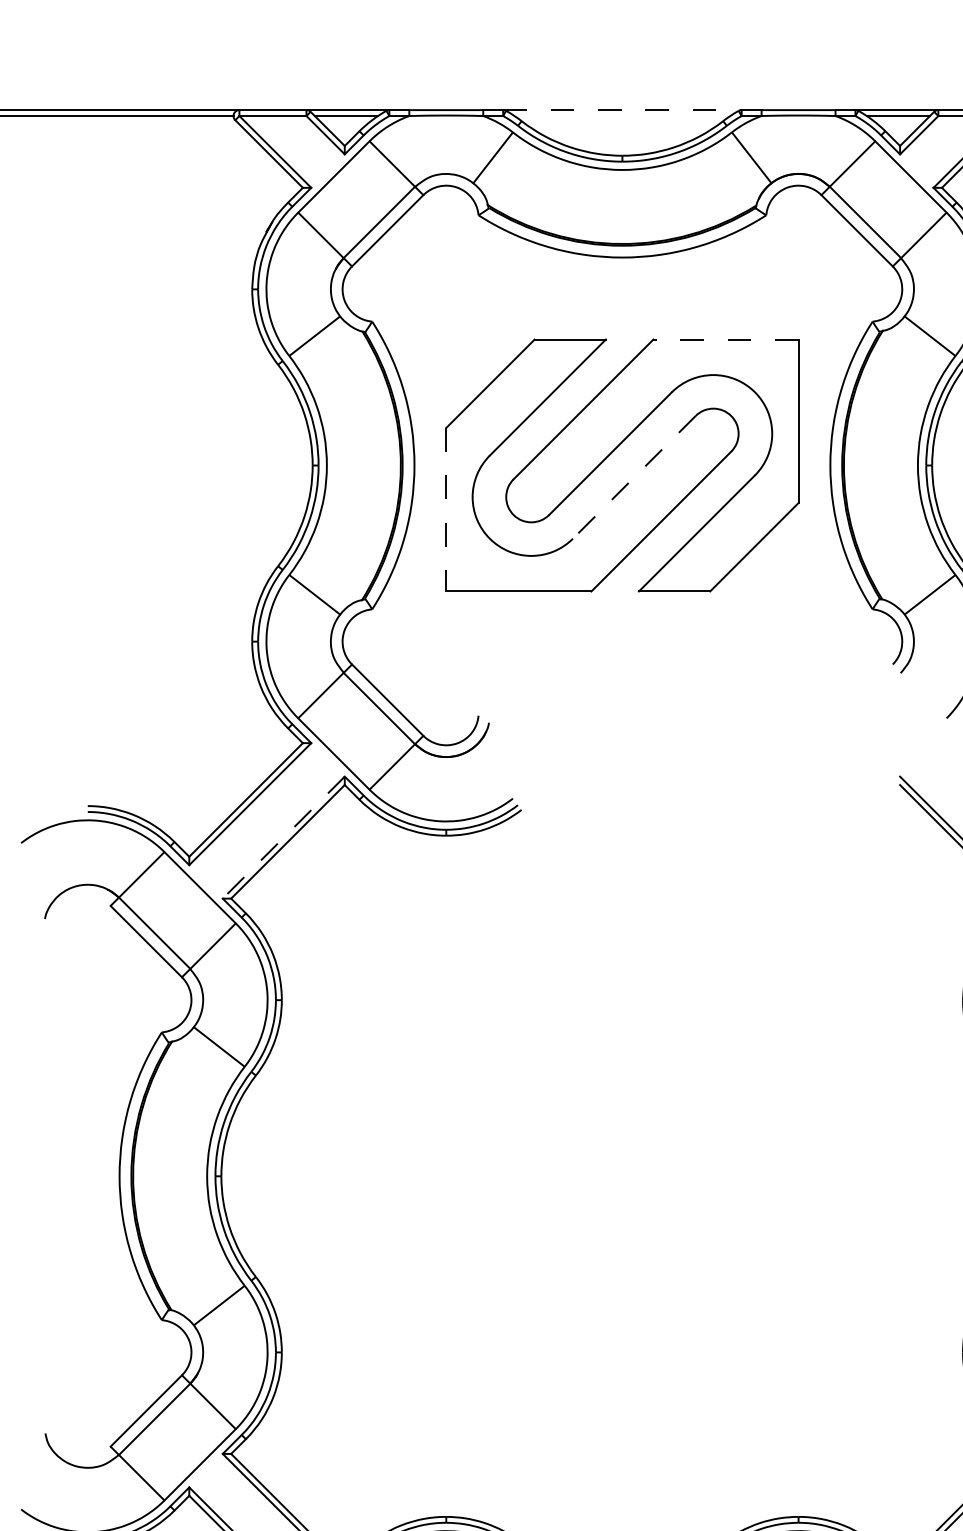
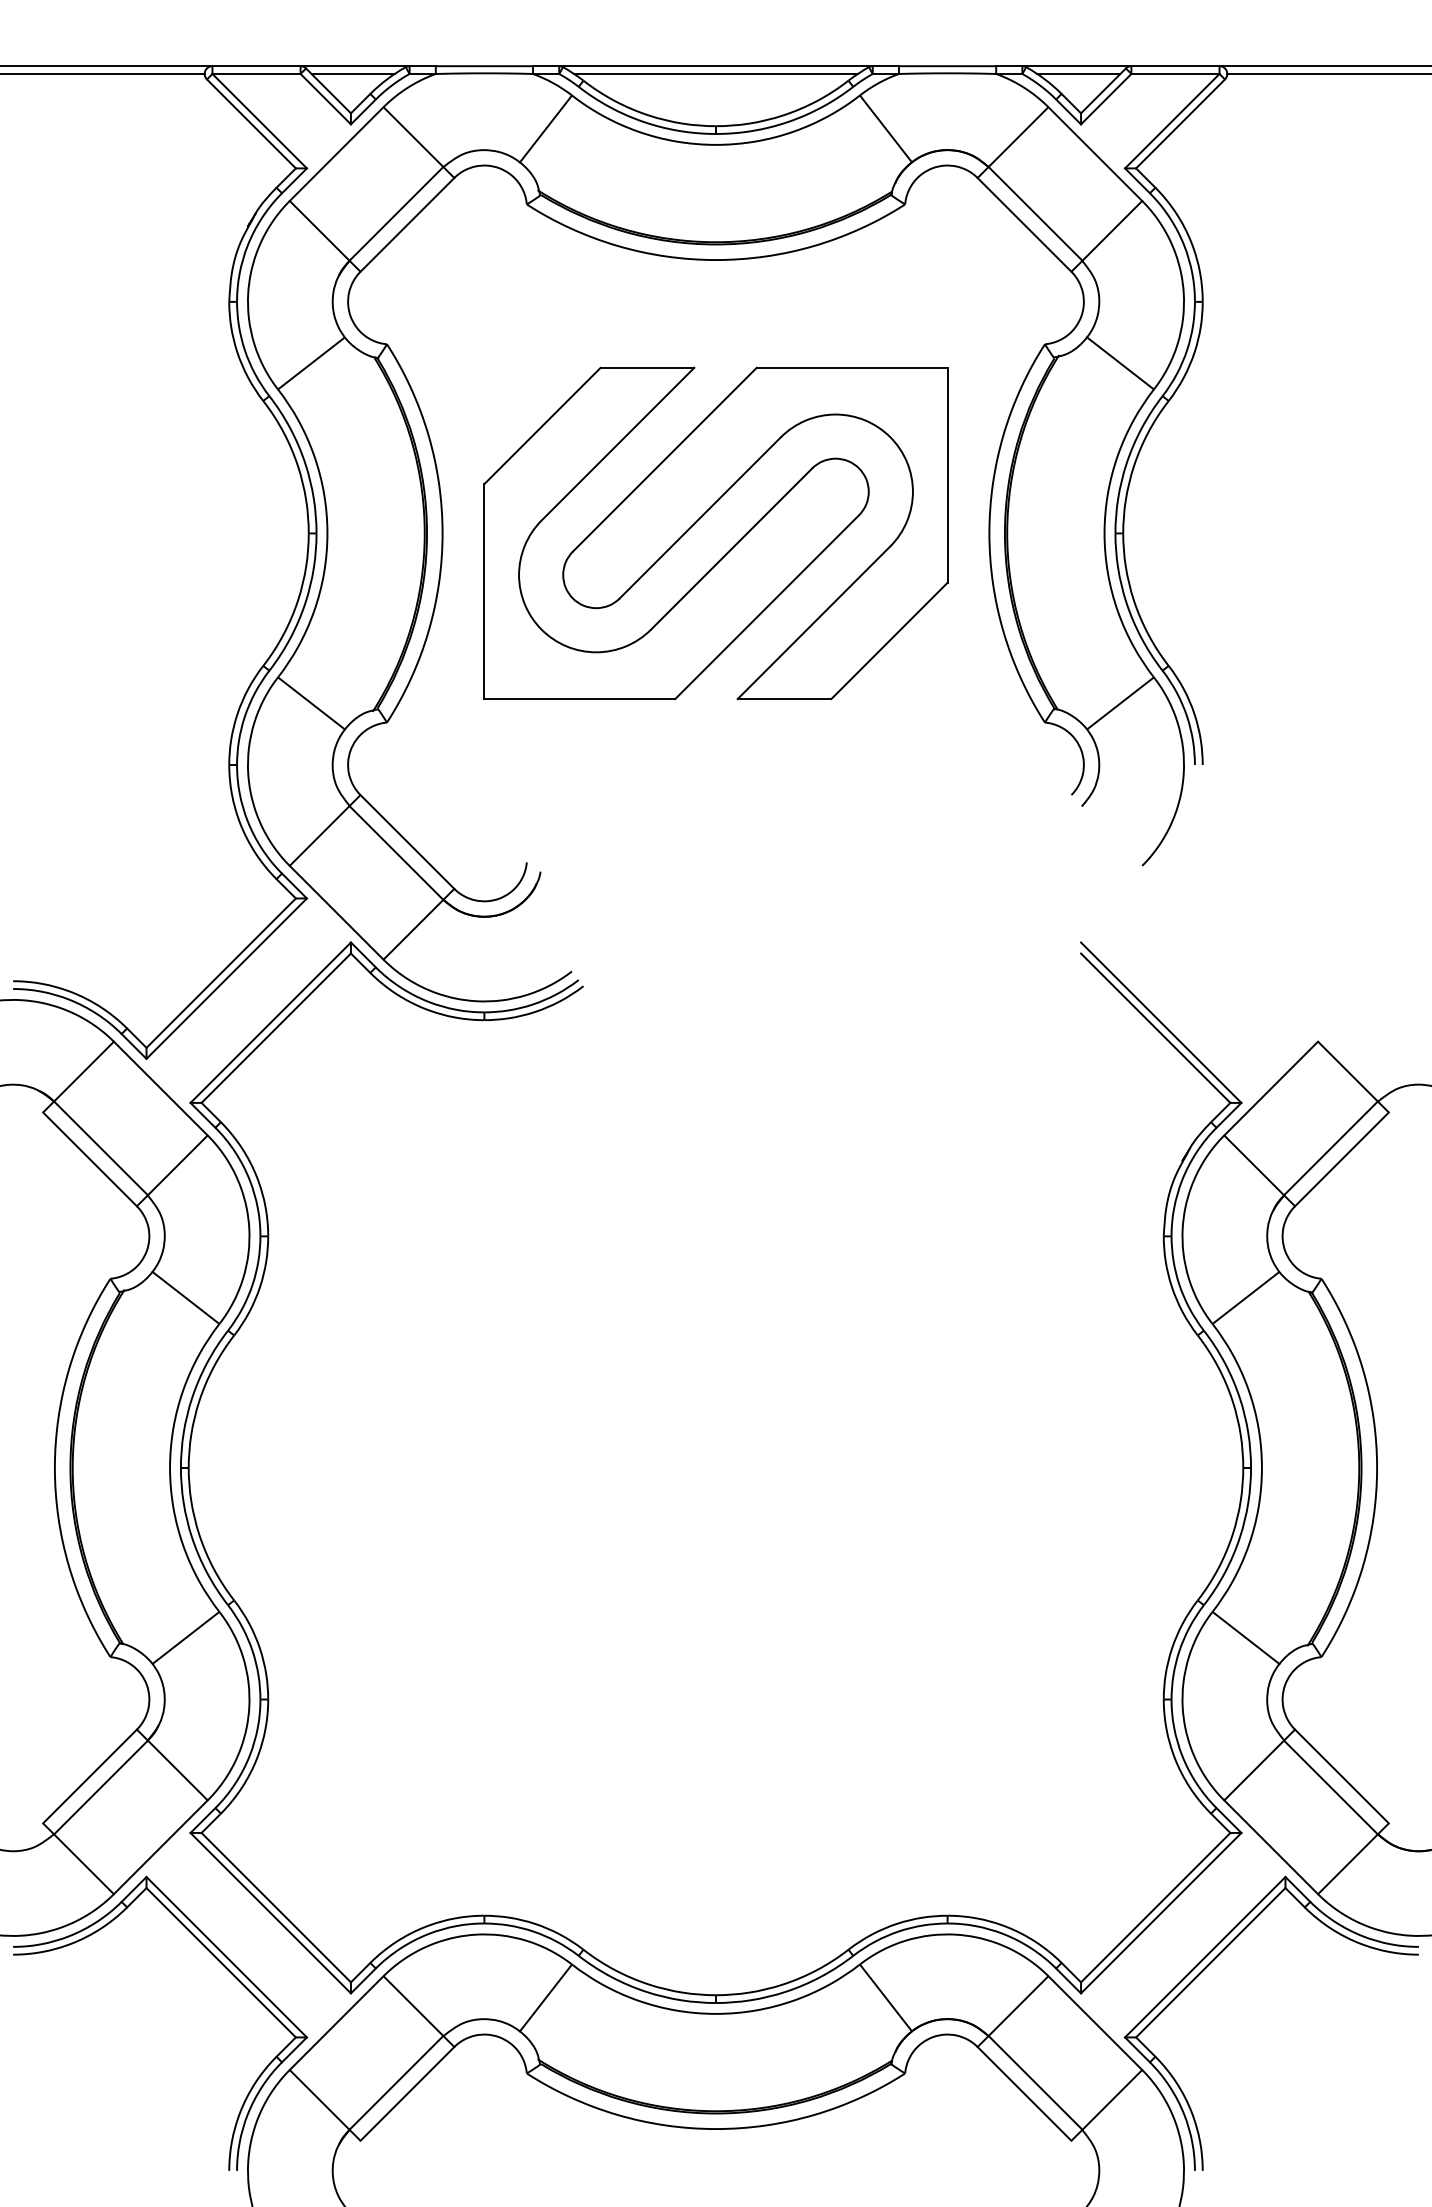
line: (622, 110) -> (716, 66), dashed -> solid
line: (622, 115) -> (715, 73), added
line: (726, 339) -> (852, 367), dashed -> solid
line: (634, 477) -> (731, 549), dashed -> solid
line: (446, 510) -> (484, 592), dashed -> solid
line: (283, 838) -> (270, 1023), dashed -> solid

